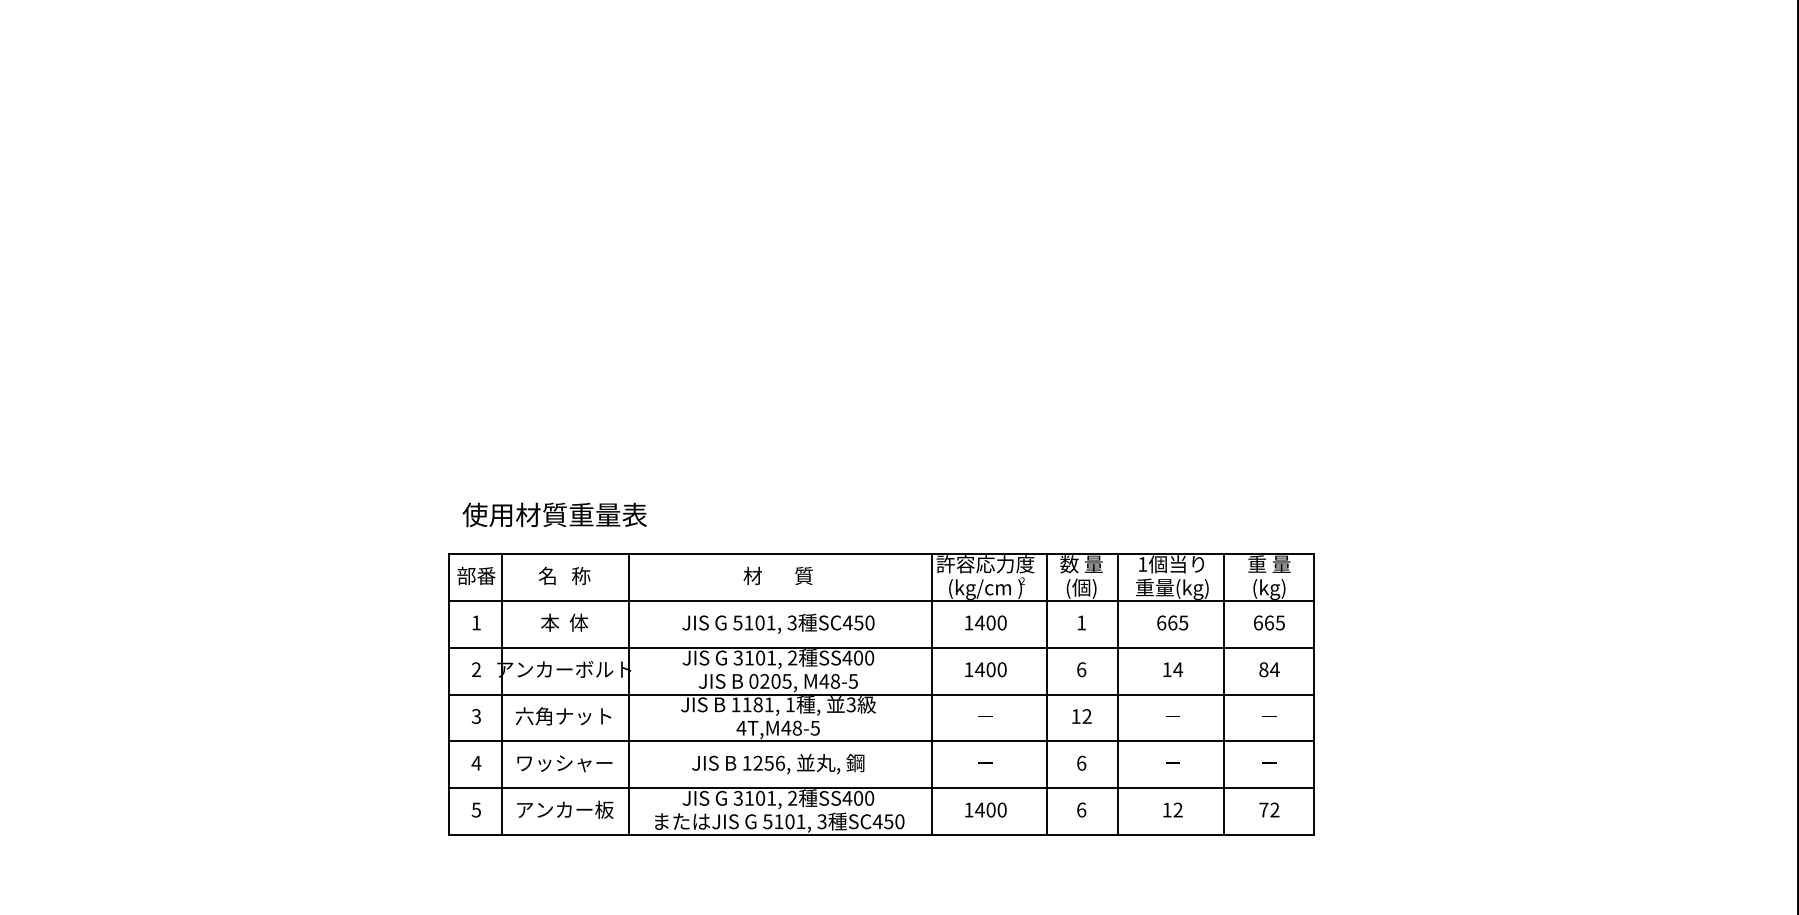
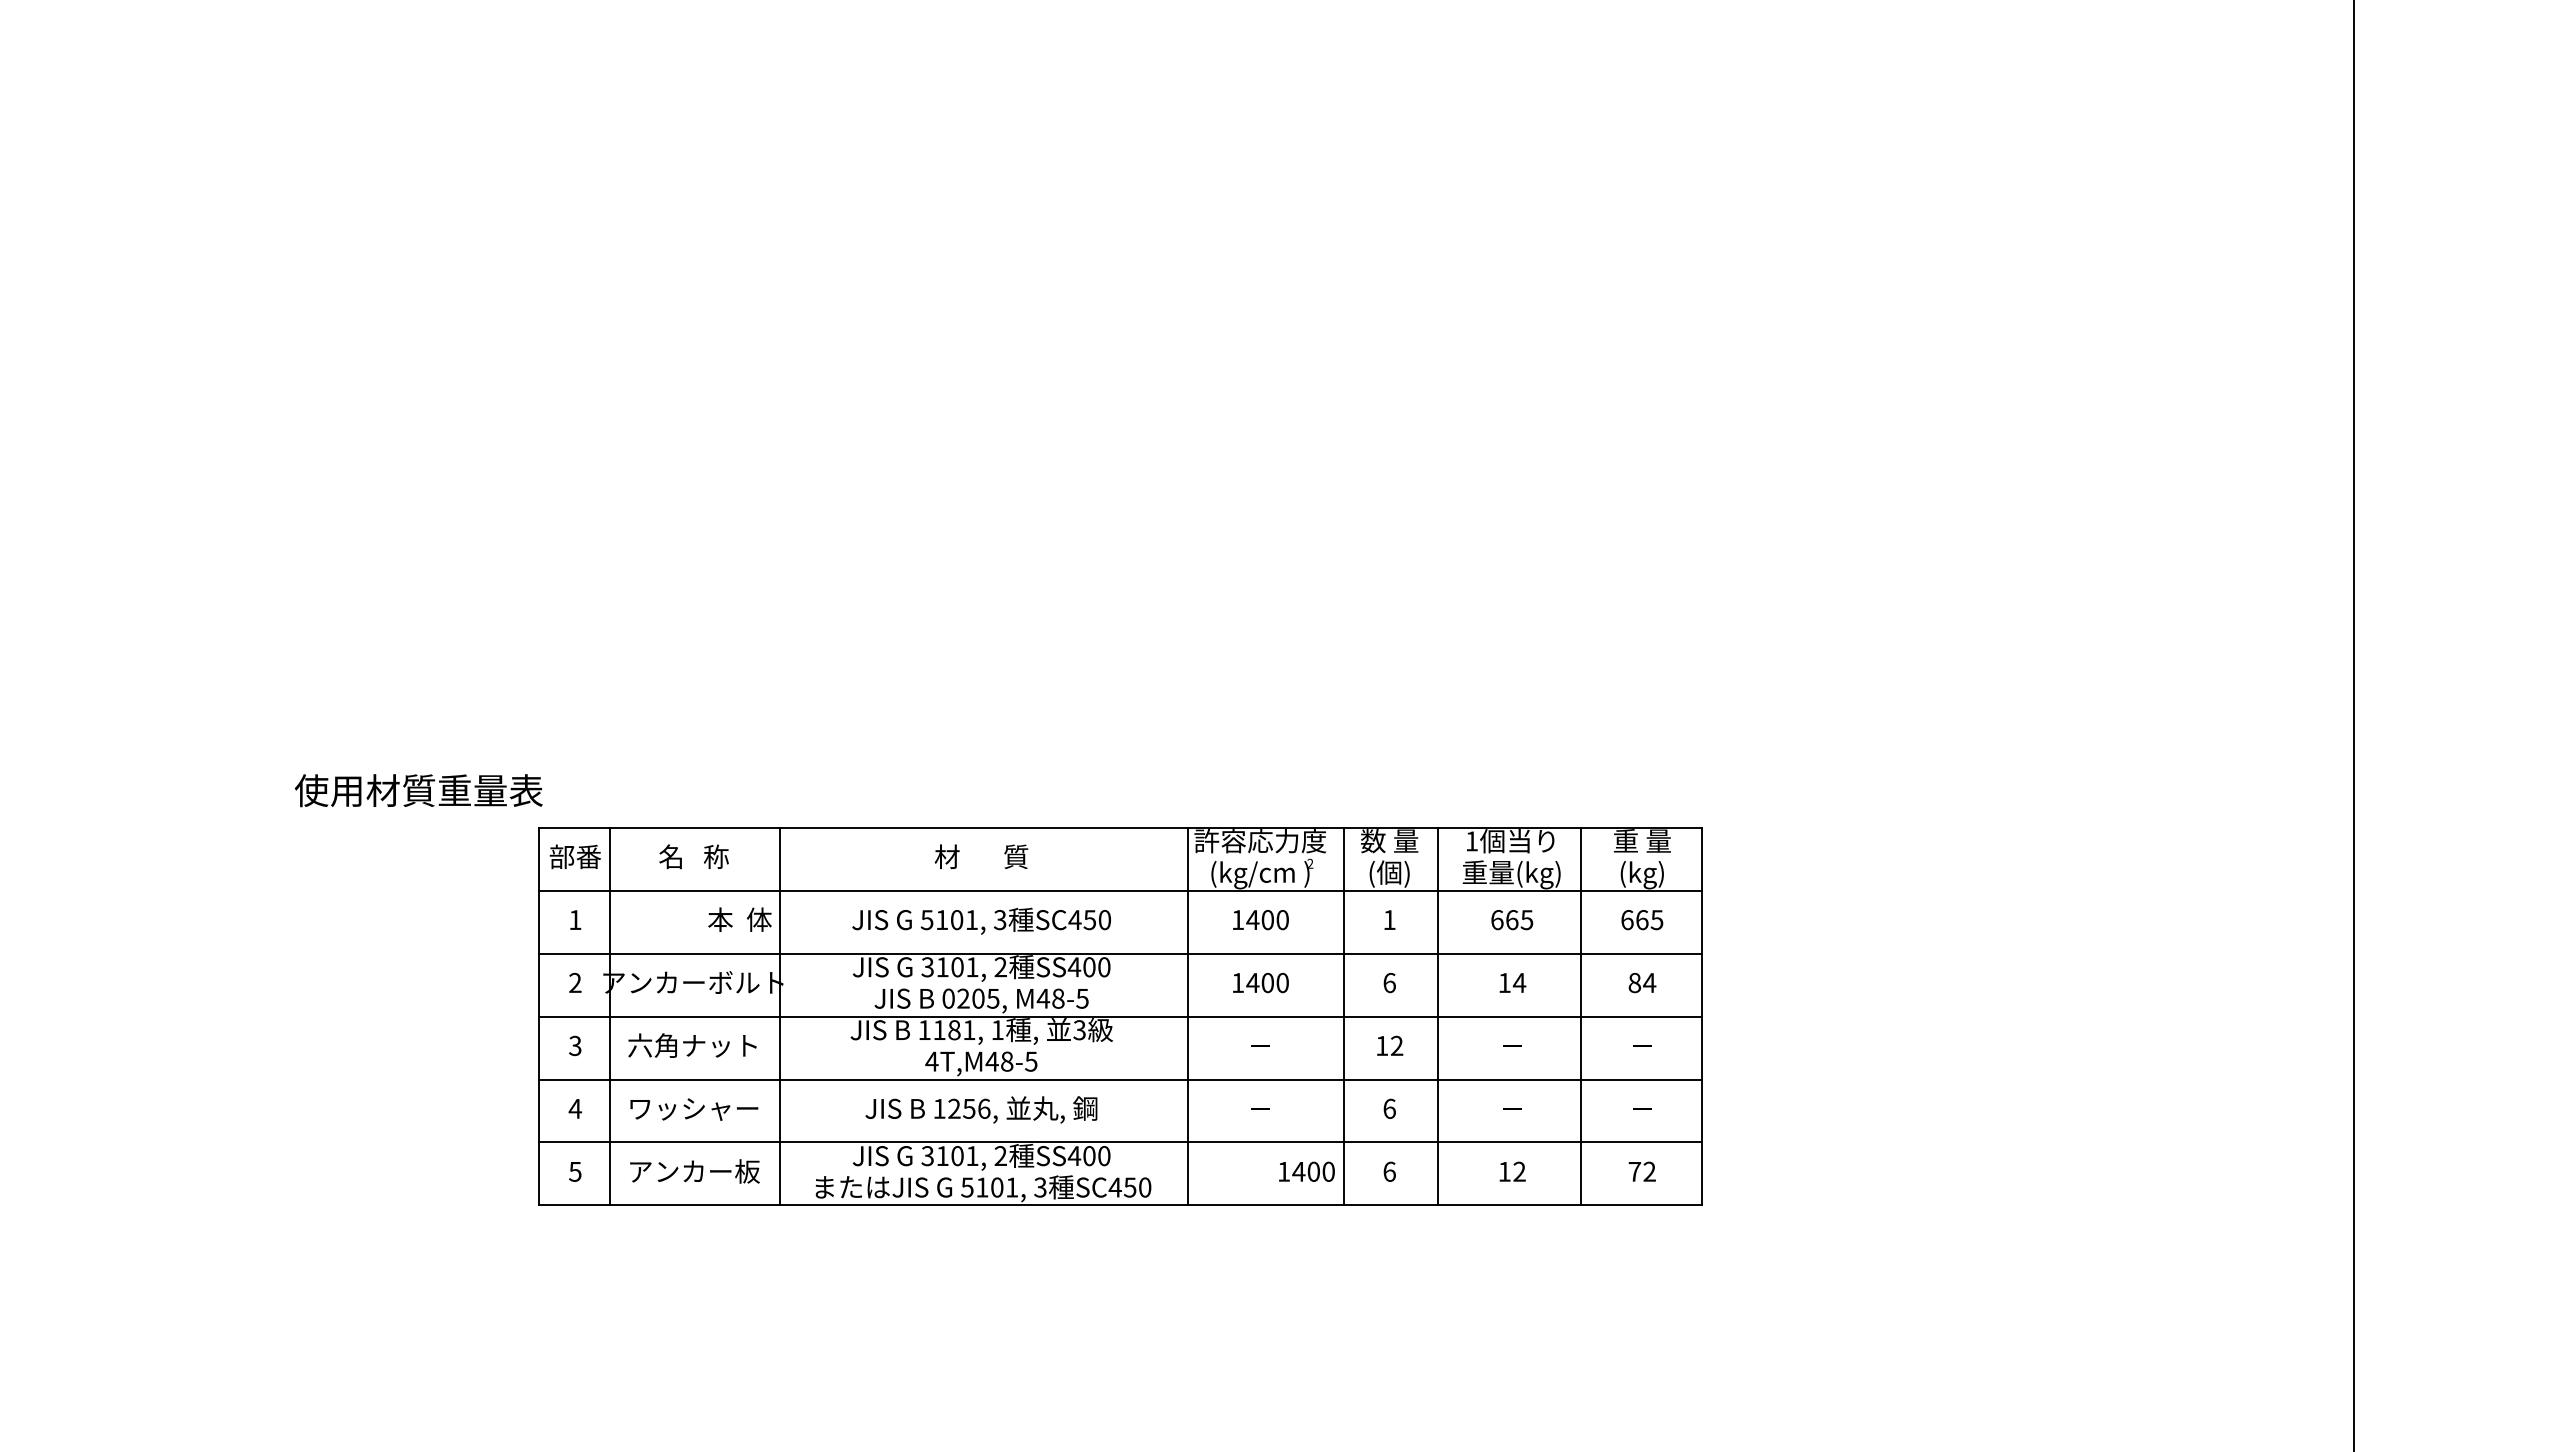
text: (554, 514) -> (418, 790), moved
text: (564, 622) -> (739, 919), moved
text: (985, 809) -> (1306, 1171), moved

